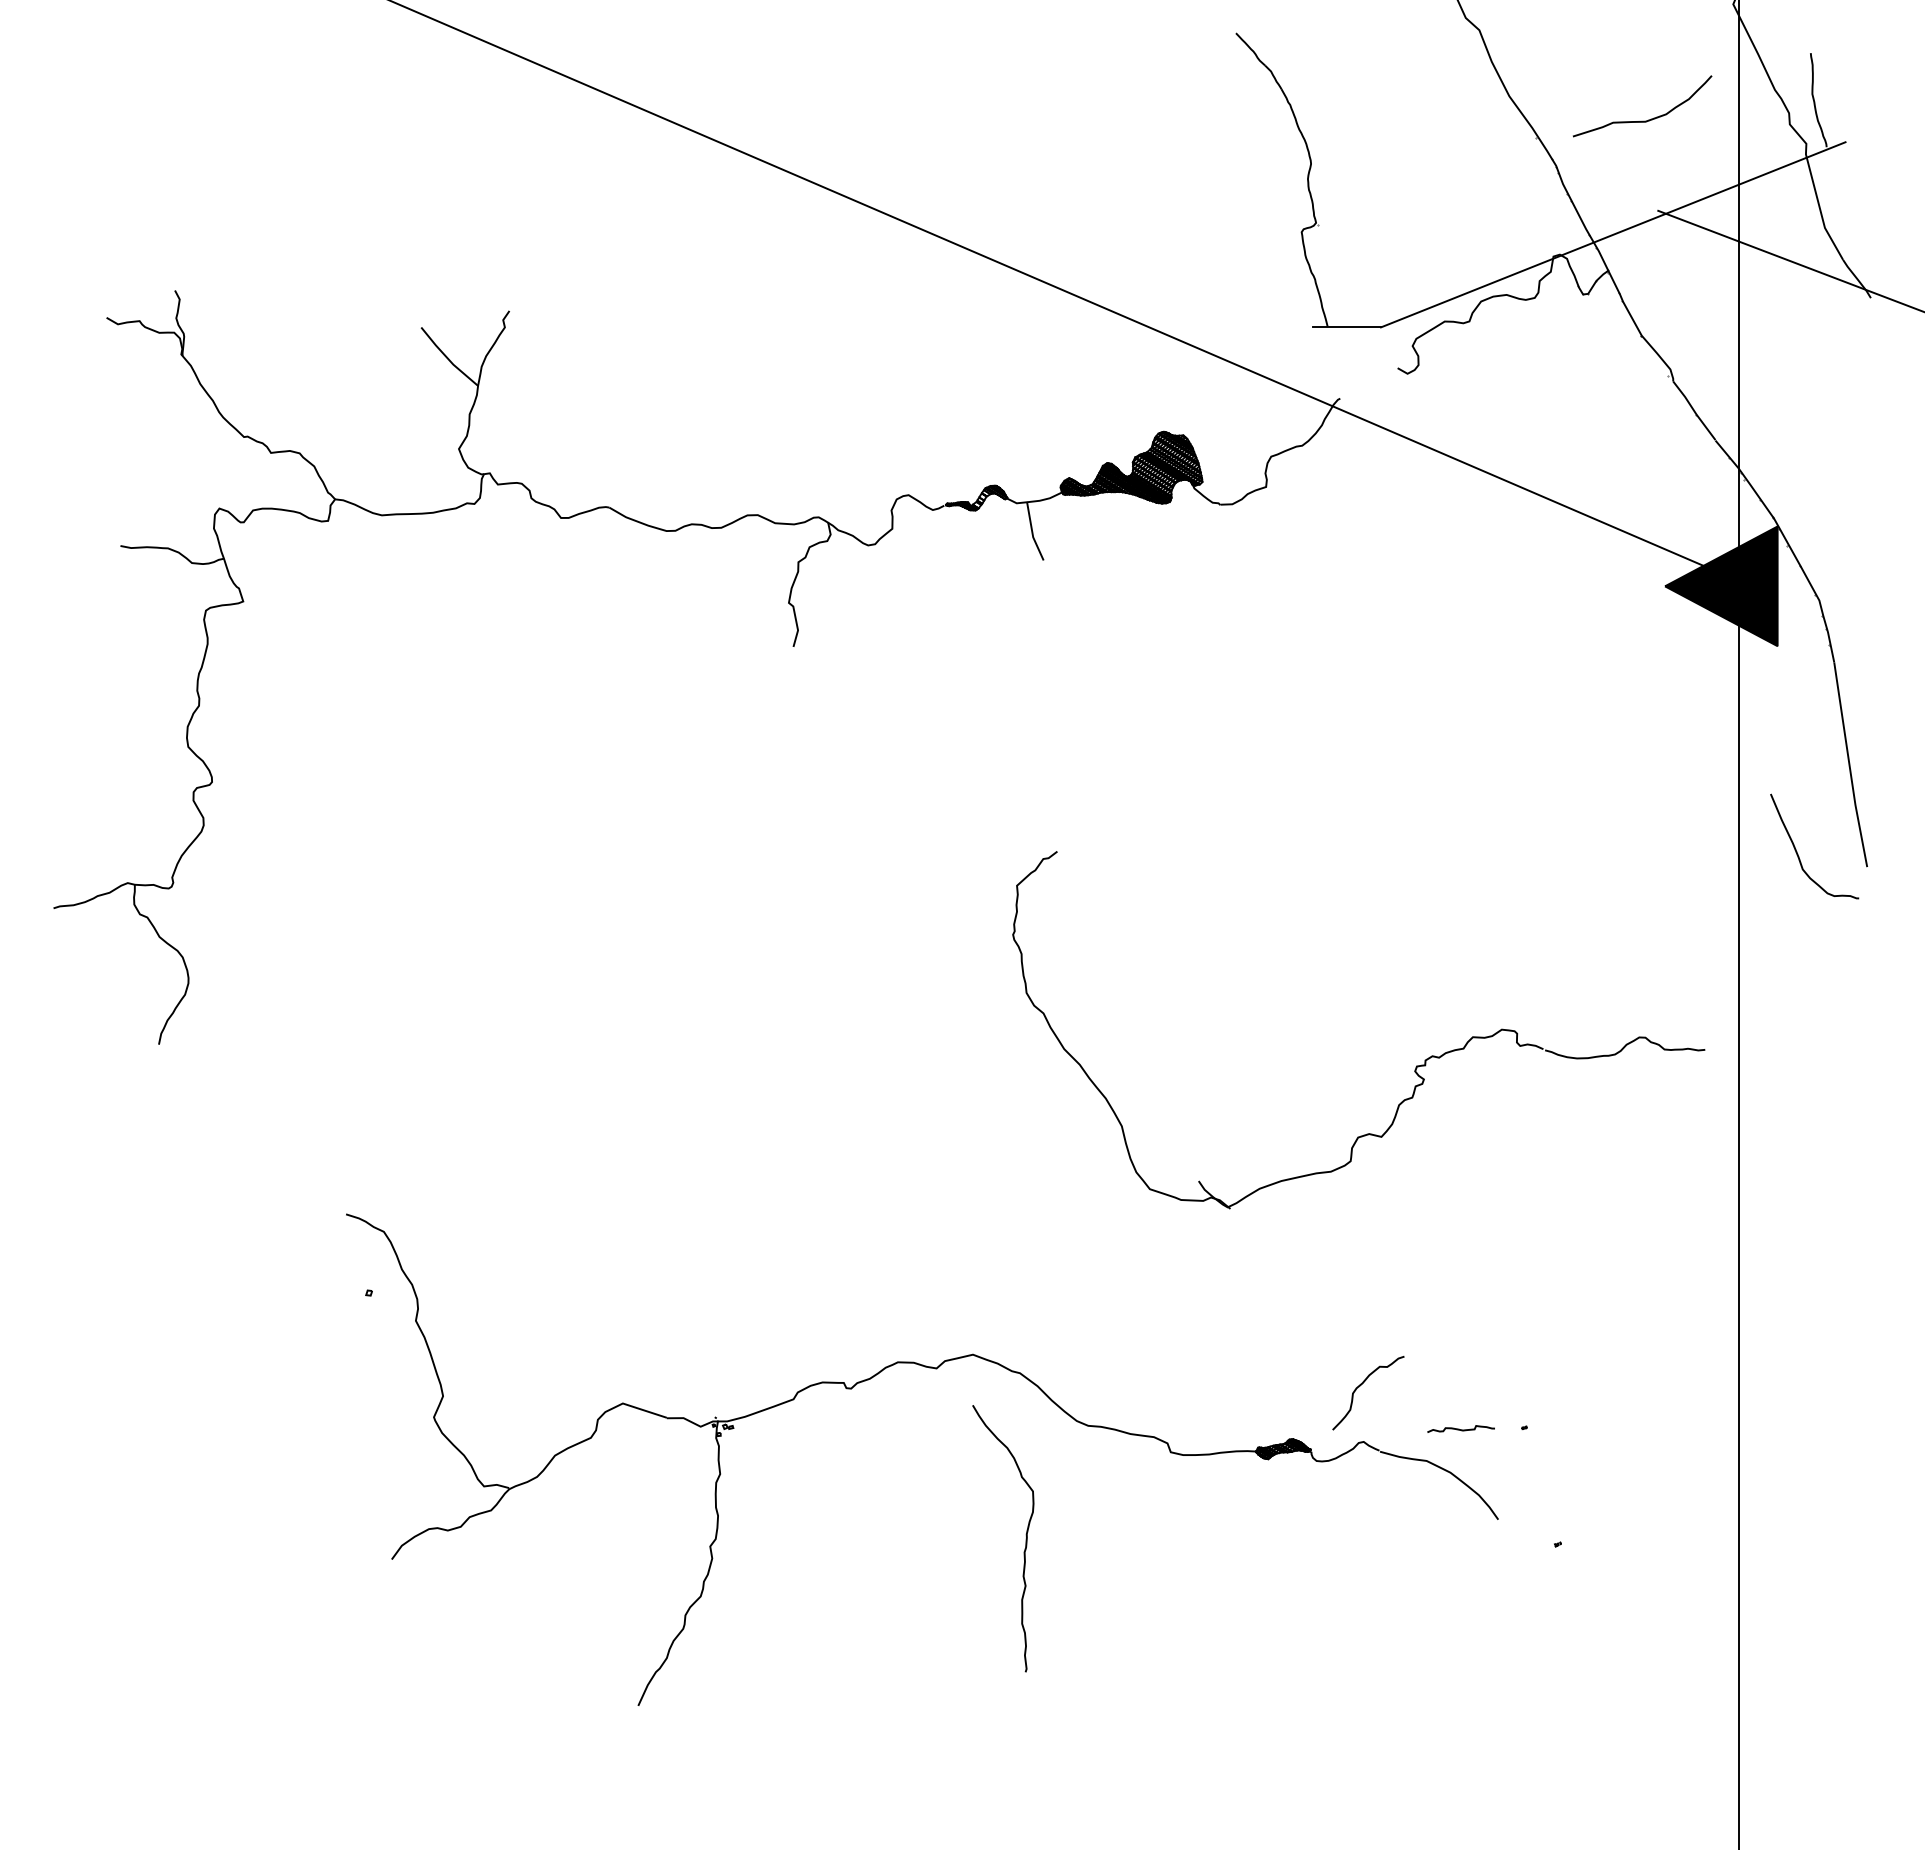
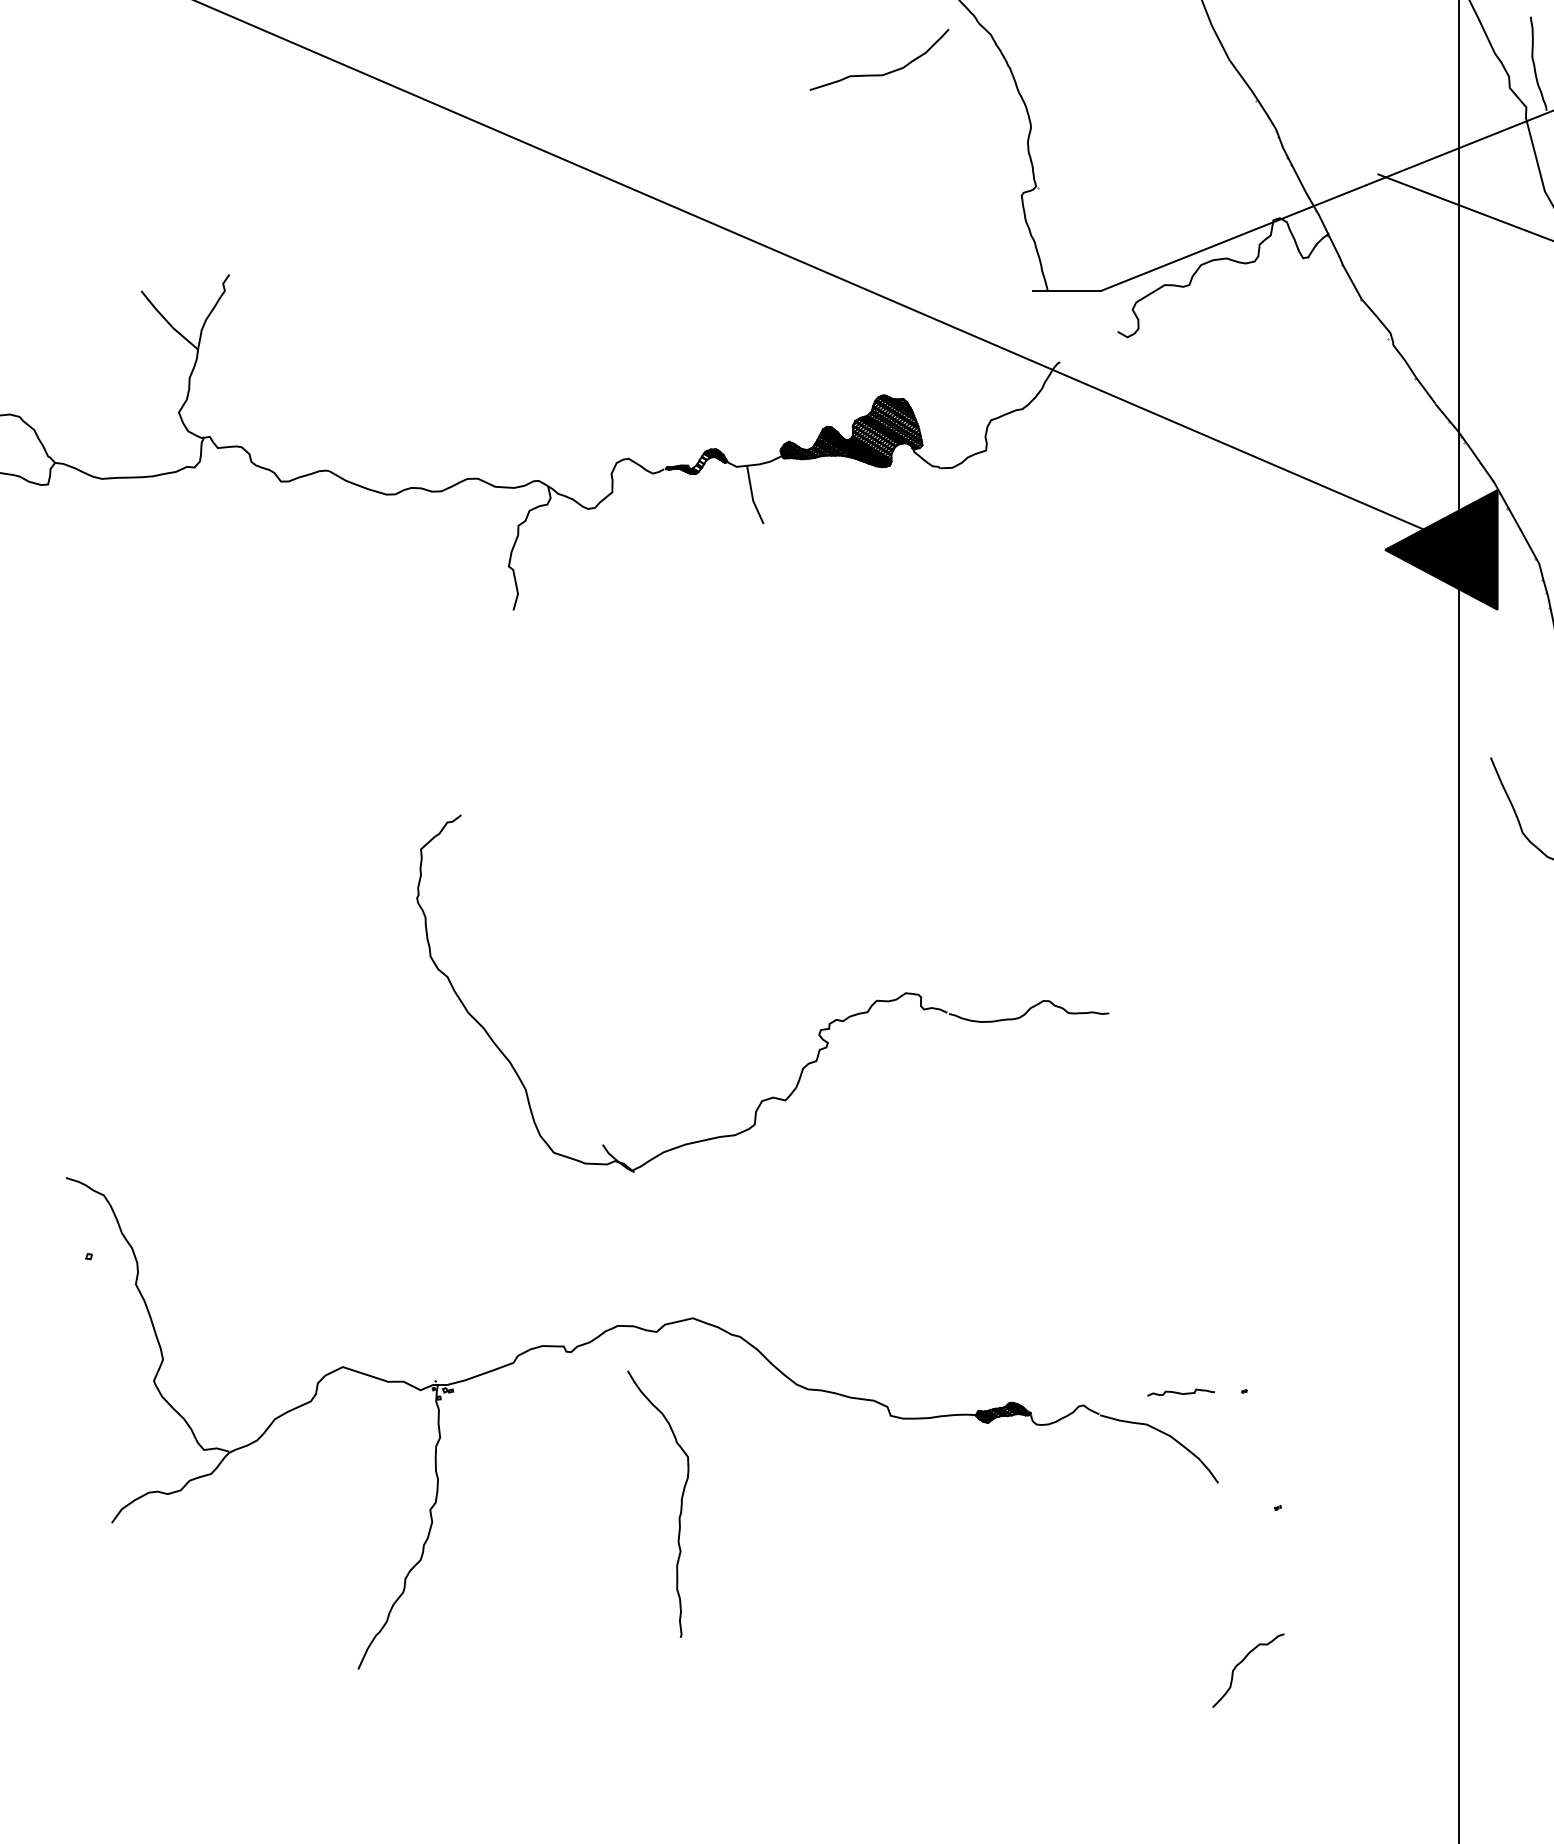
curve: (1642, 120) -> (879, 74), moved
part: (1416, 1065) -> (820, 1029), moved
curve: (1361, 1385) -> (1241, 1663), moved
curve: (1025, 1538) -> (680, 1504), moved

